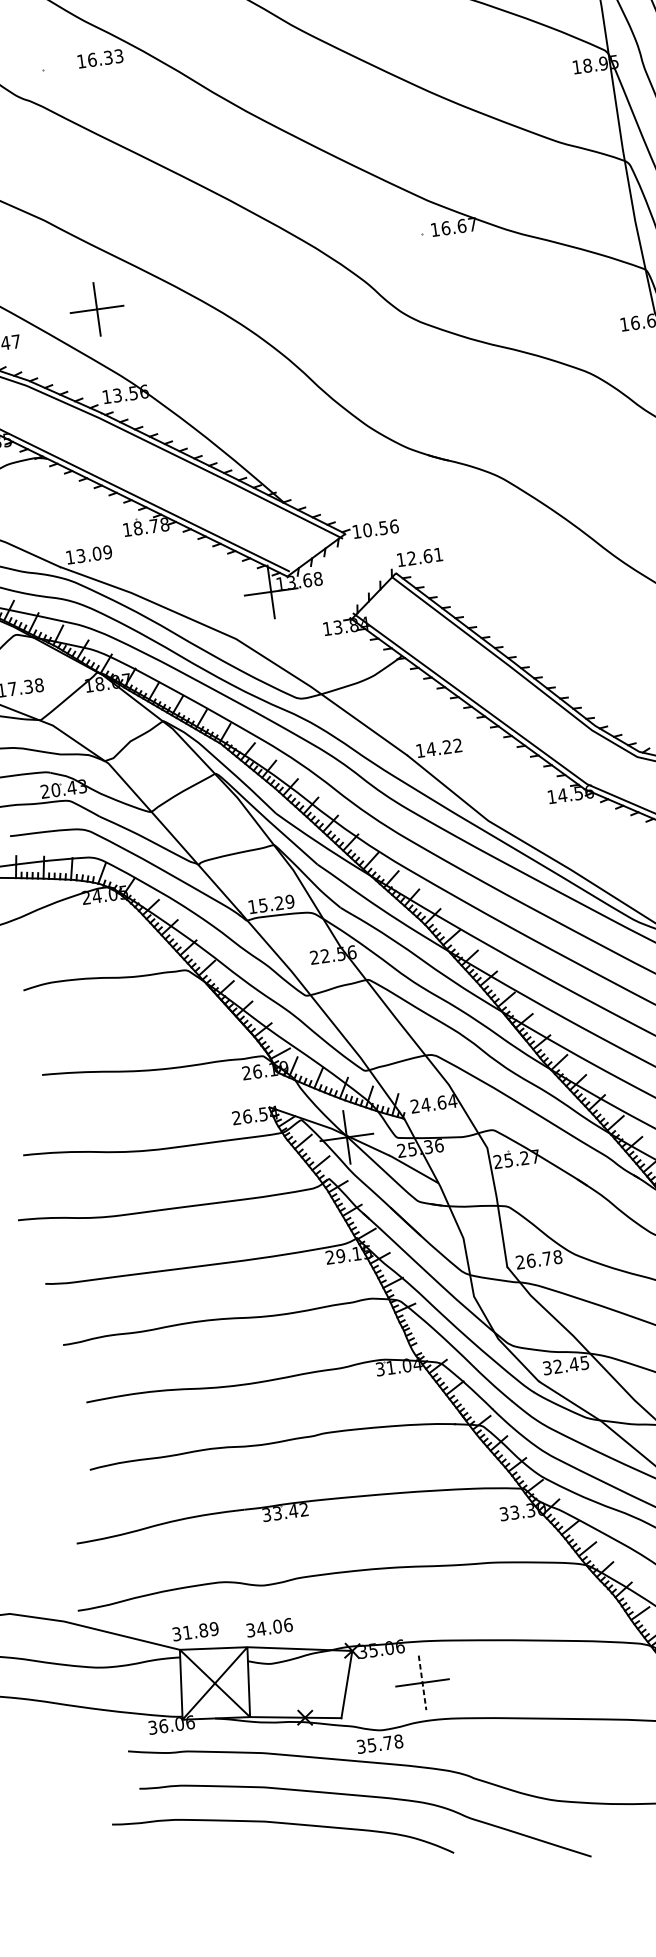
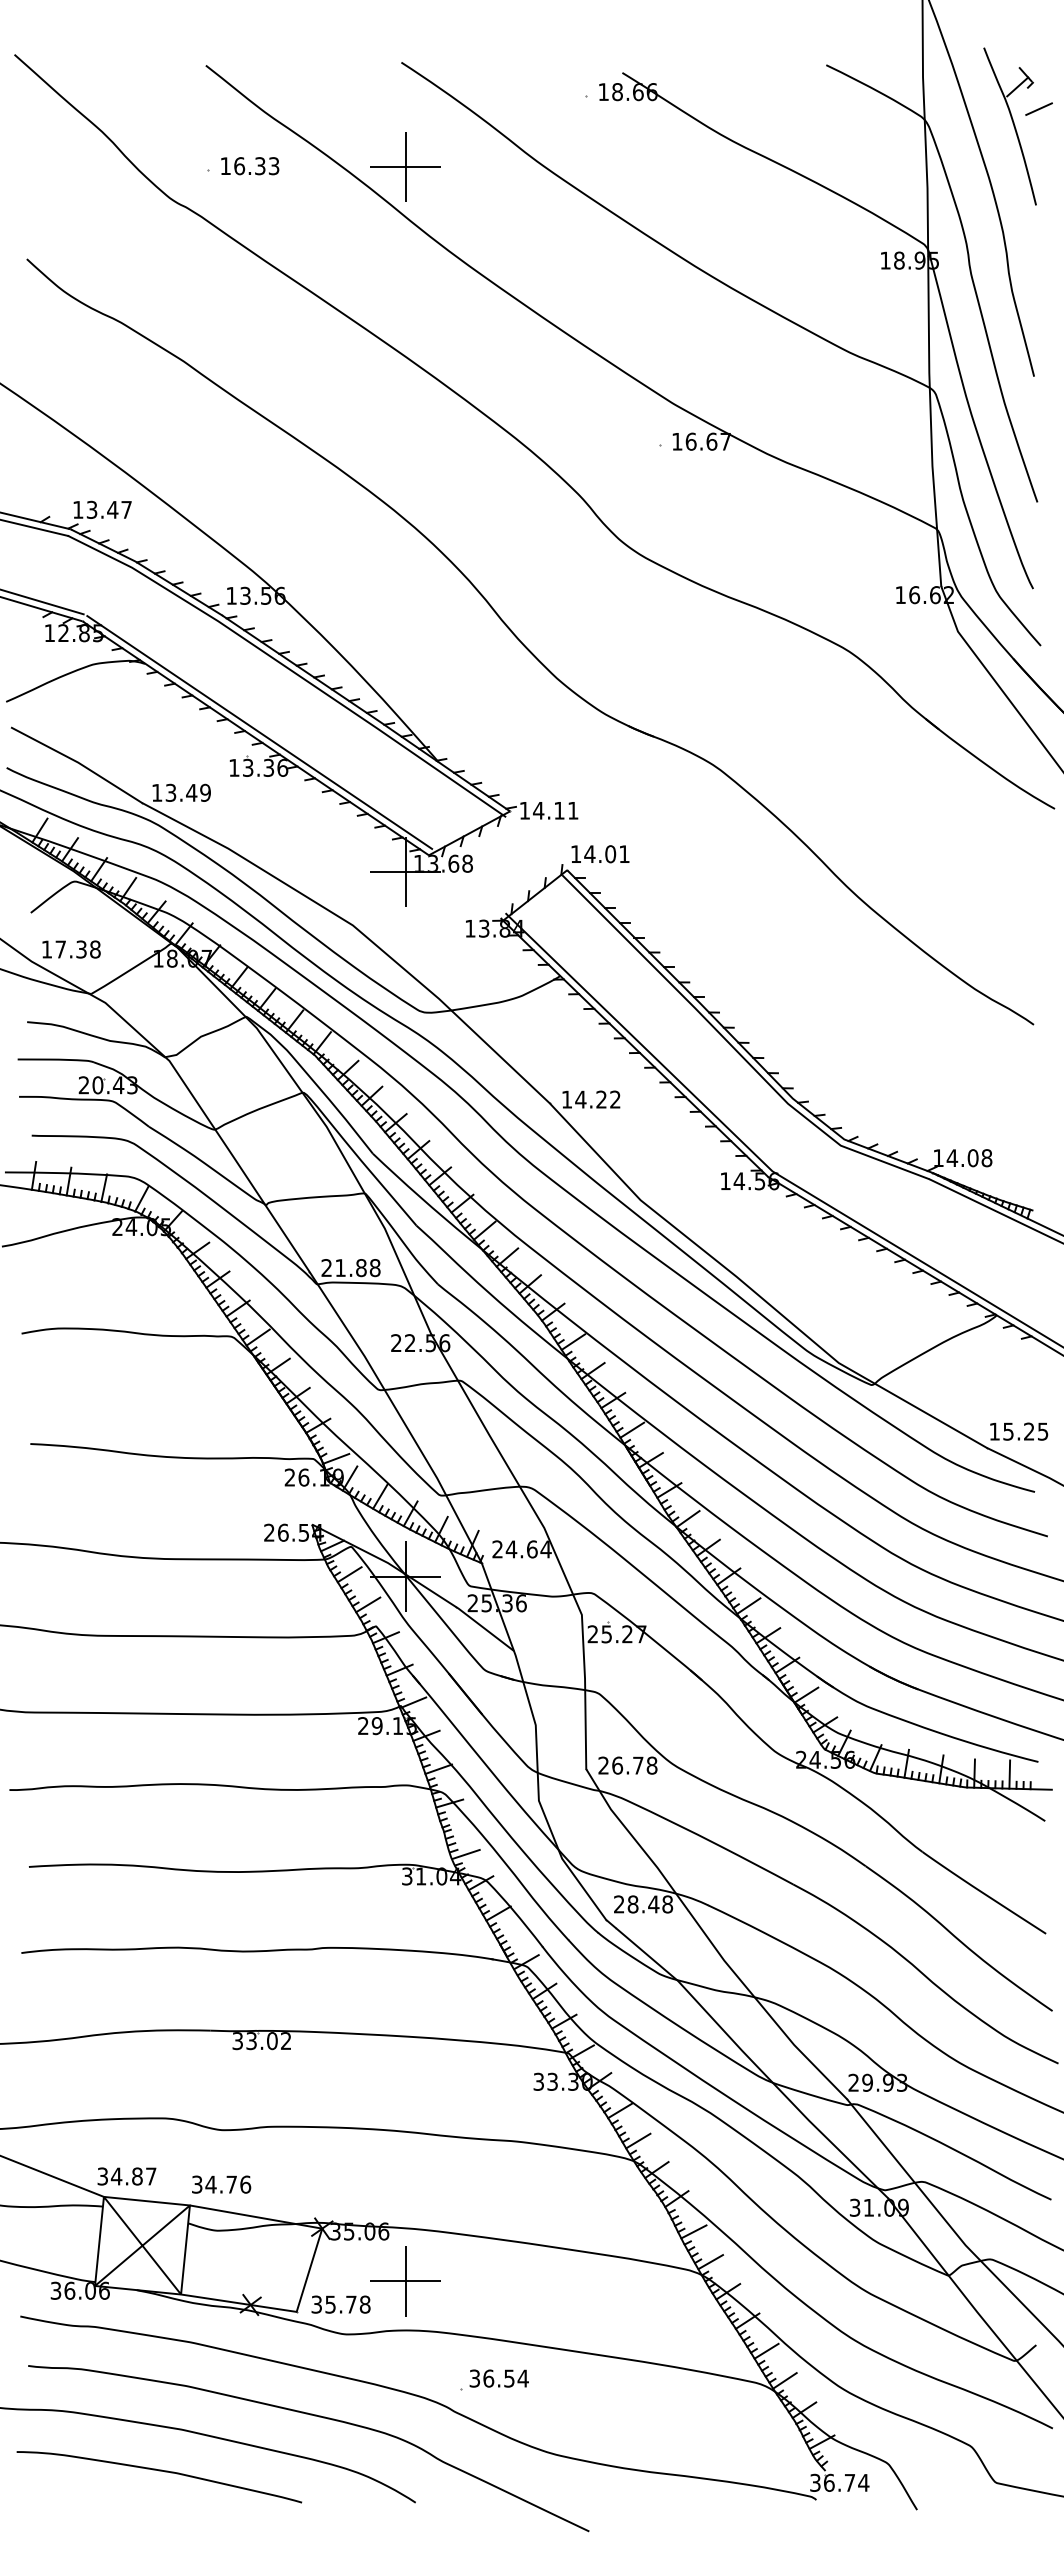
text: (100, 59) -> (250, 166), moved
part: (96, 308) -> (405, 166), moved
text: (151, 526) -> (265, 767), 18.78 -> 13.36
text: (380, 528) -> (555, 810), 10.56 -> 14.11
text: (96, 553) -> (191, 792), 13.09 -> 13.49
text: (419, 556) -> (600, 853), 12.61 -> 14.01
text: (271, 904) -> (350, 1268), 15.29 -> 21.88
line: (422, 1345) -> (465, 1853), added
text: (566, 1365) -> (643, 1904), 32.45 -> 28.48
text: (293, 1511) -> (272, 2041), 33.42 -> 33.02
text: (277, 1626) -> (231, 2184), 34.06 -> 34.76
text: (200, 1630) -> (133, 2176), 31.89 -> 34.87
line: (422, 1682) -> (405, 2281), dashed -> solid
text: (379, 1744) -> (340, 2304), moved
part: (501, 1749) -> (494, 2379), added
curve: (252, 1856) -> (159, 2471), added

